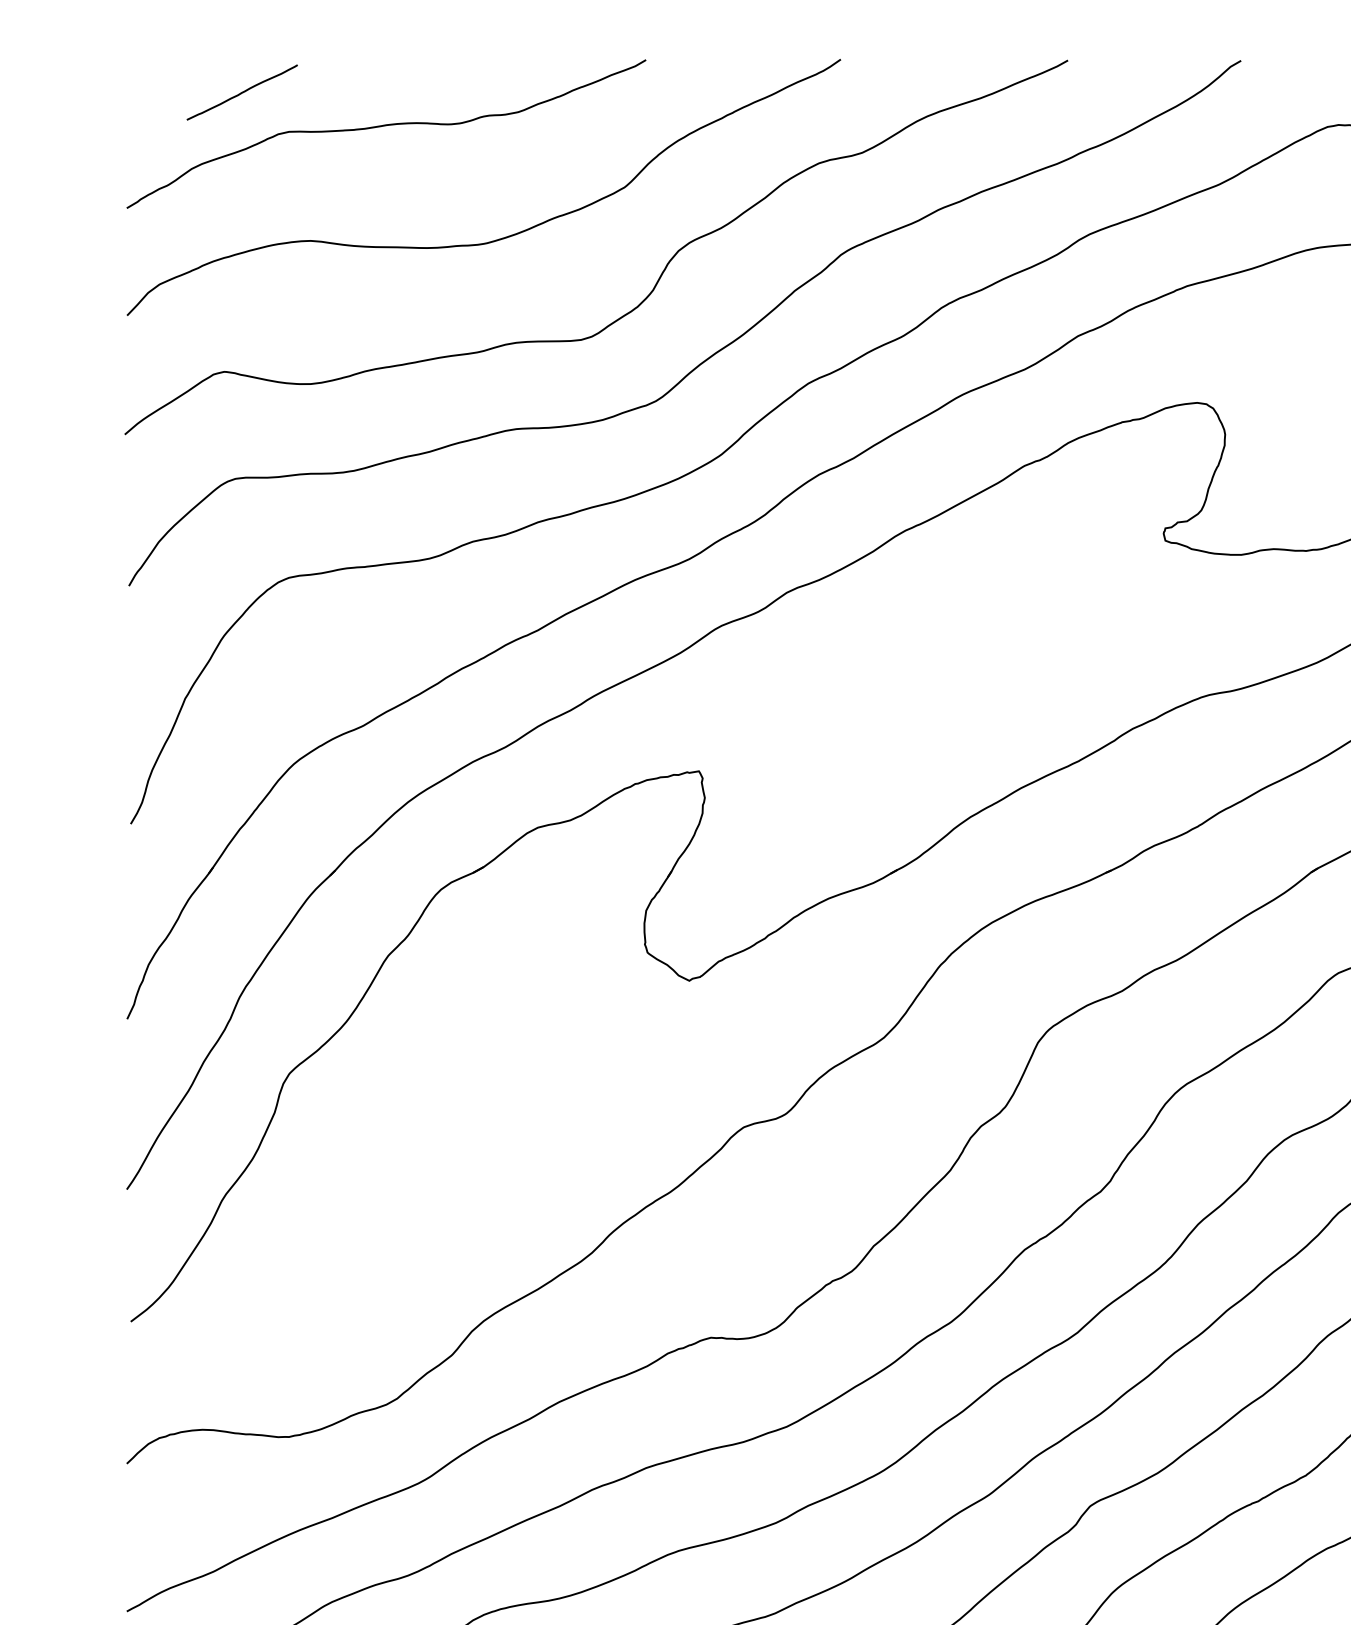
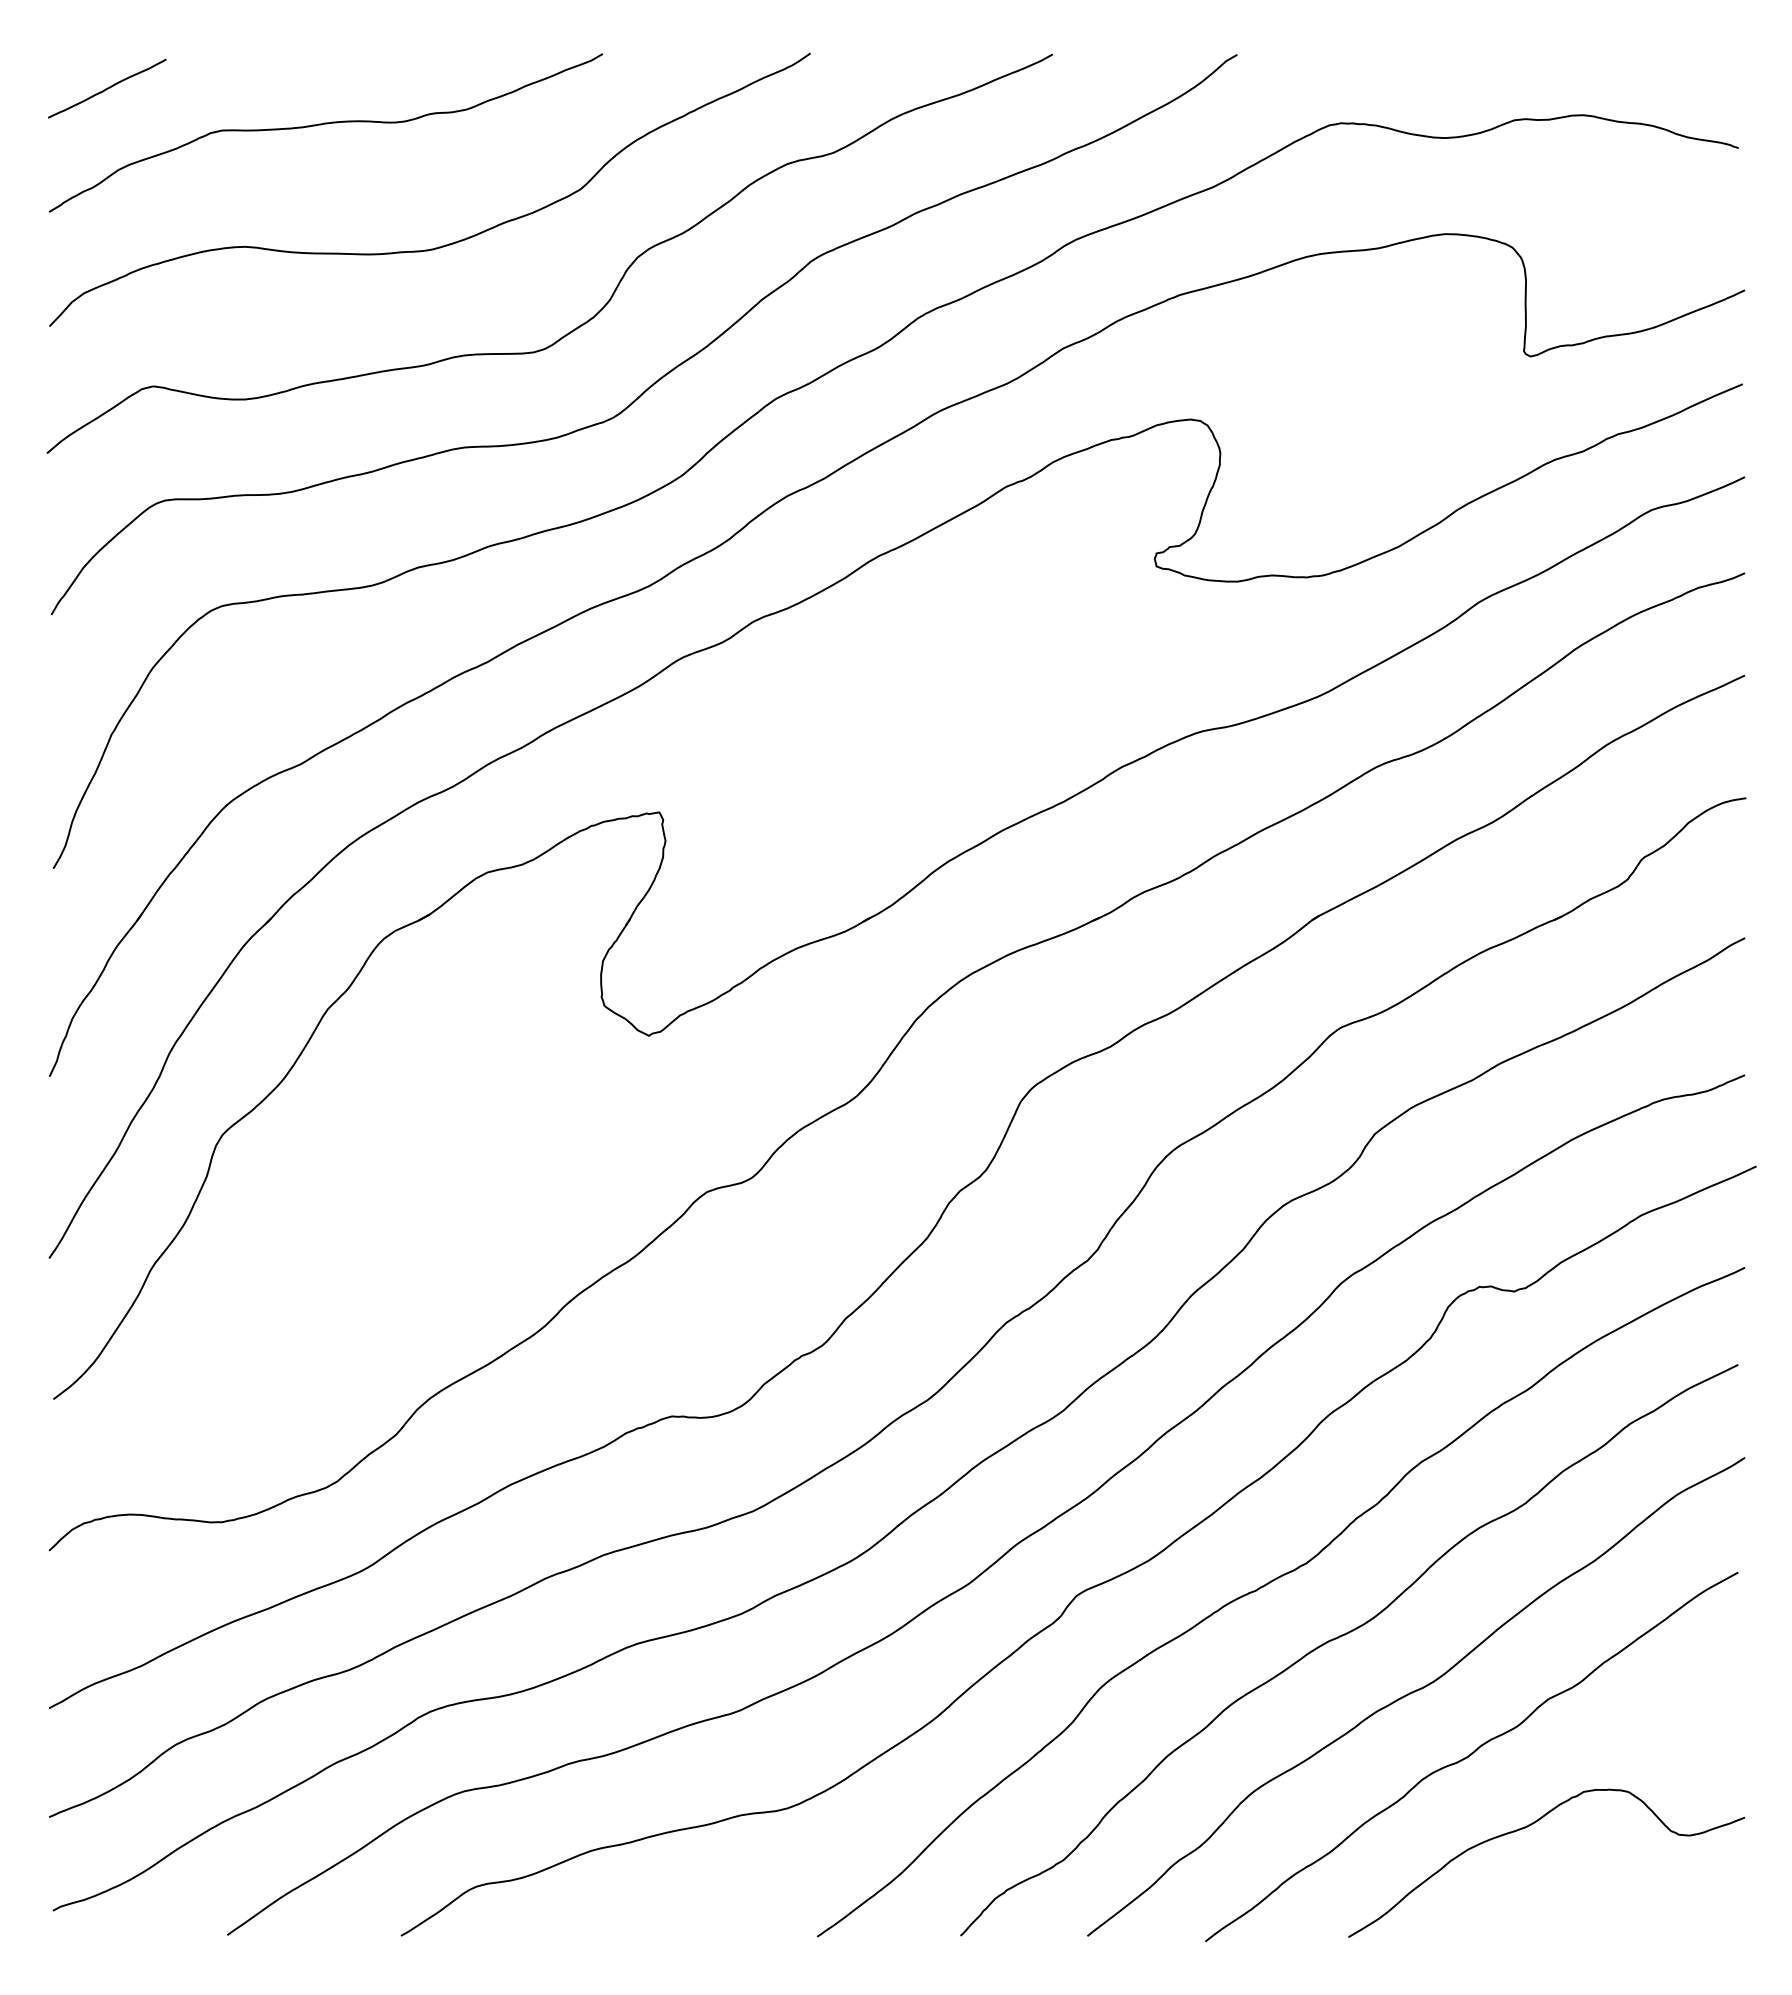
line: (242, 92) -> (107, 88), moved

